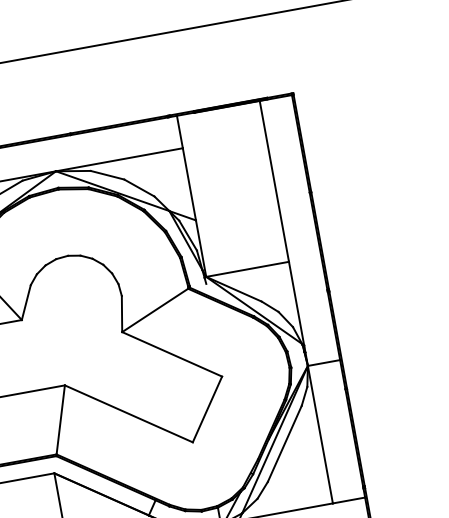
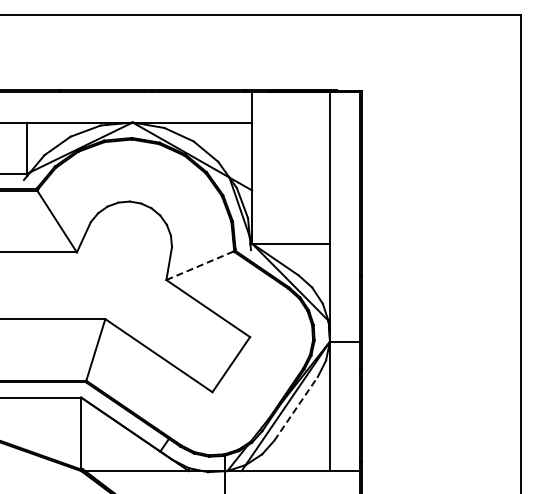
line: (155, 310) -> (200, 265), solid -> dashed
line: (285, 443) -> (296, 408), solid -> dashed

